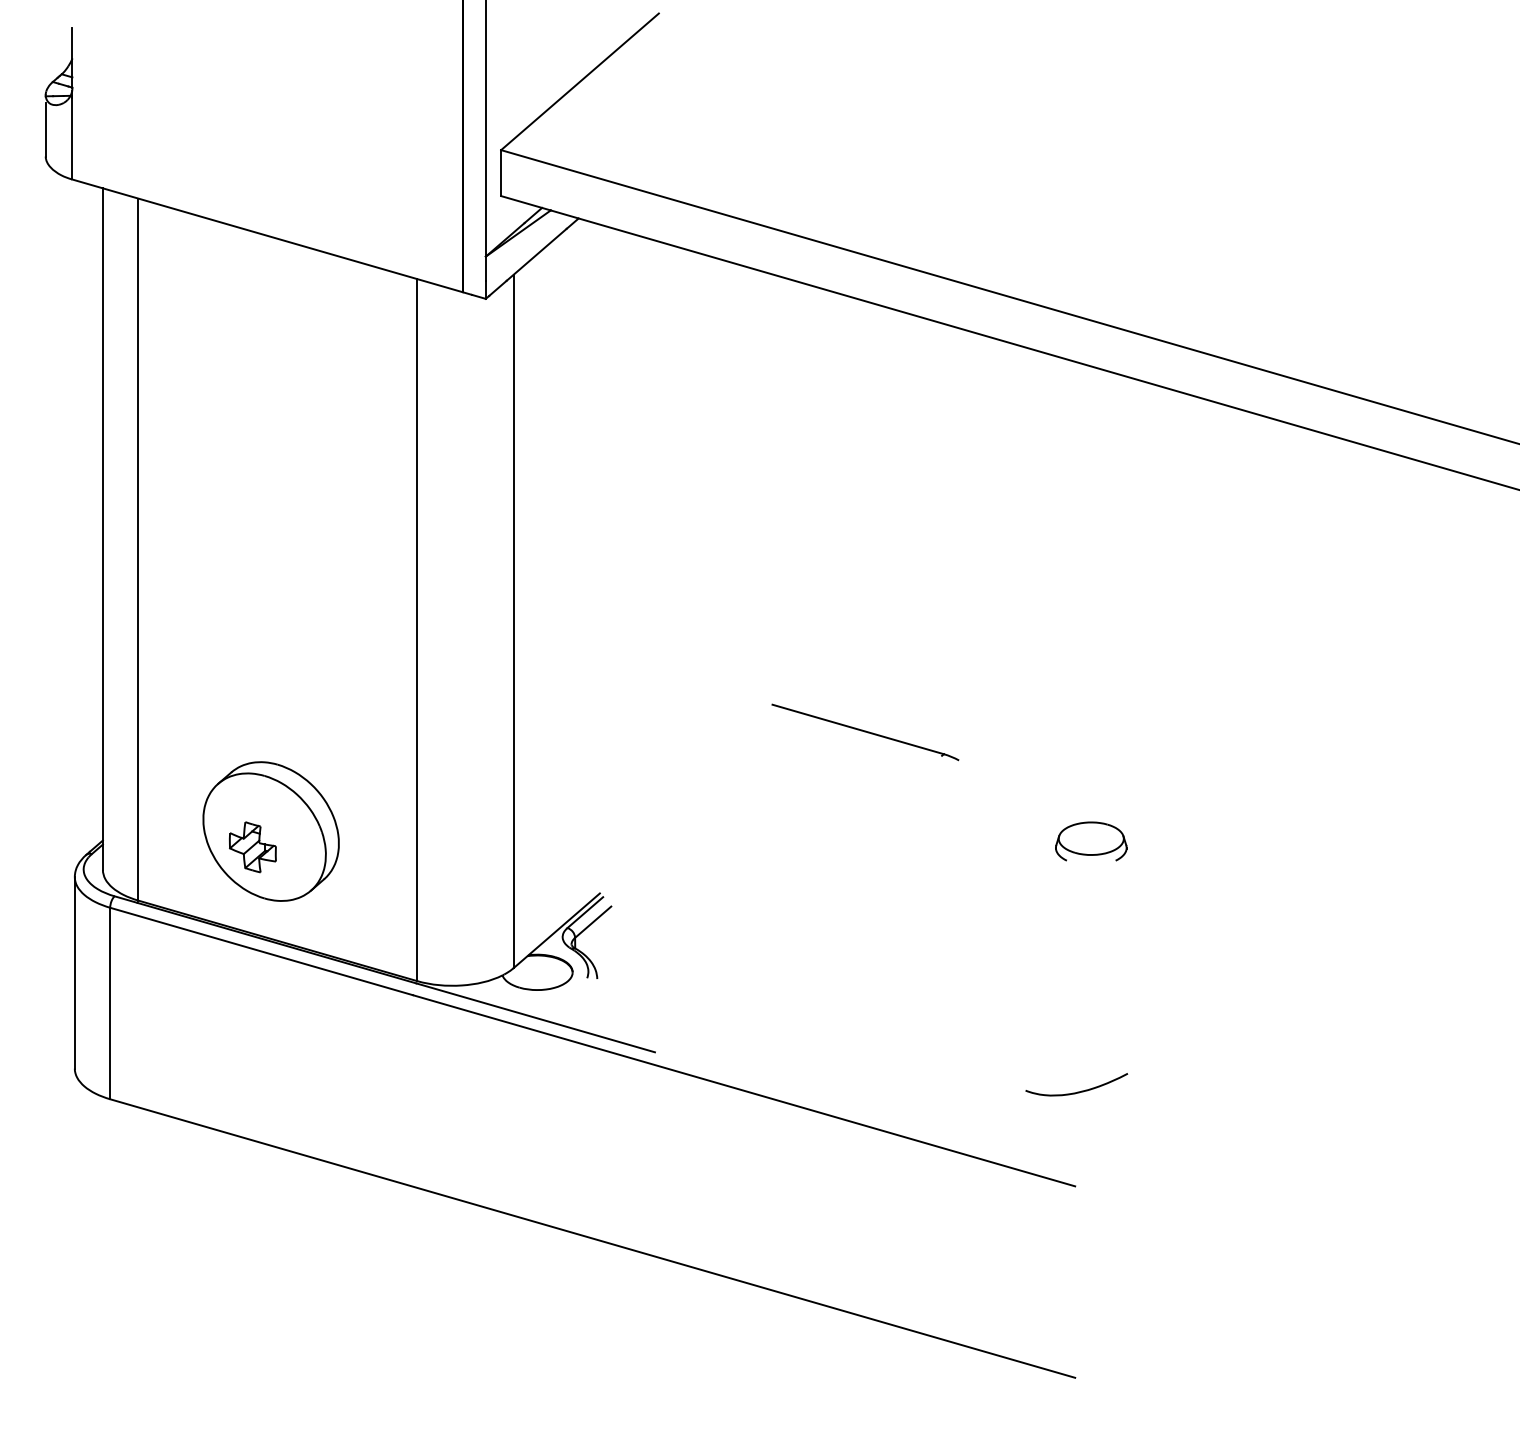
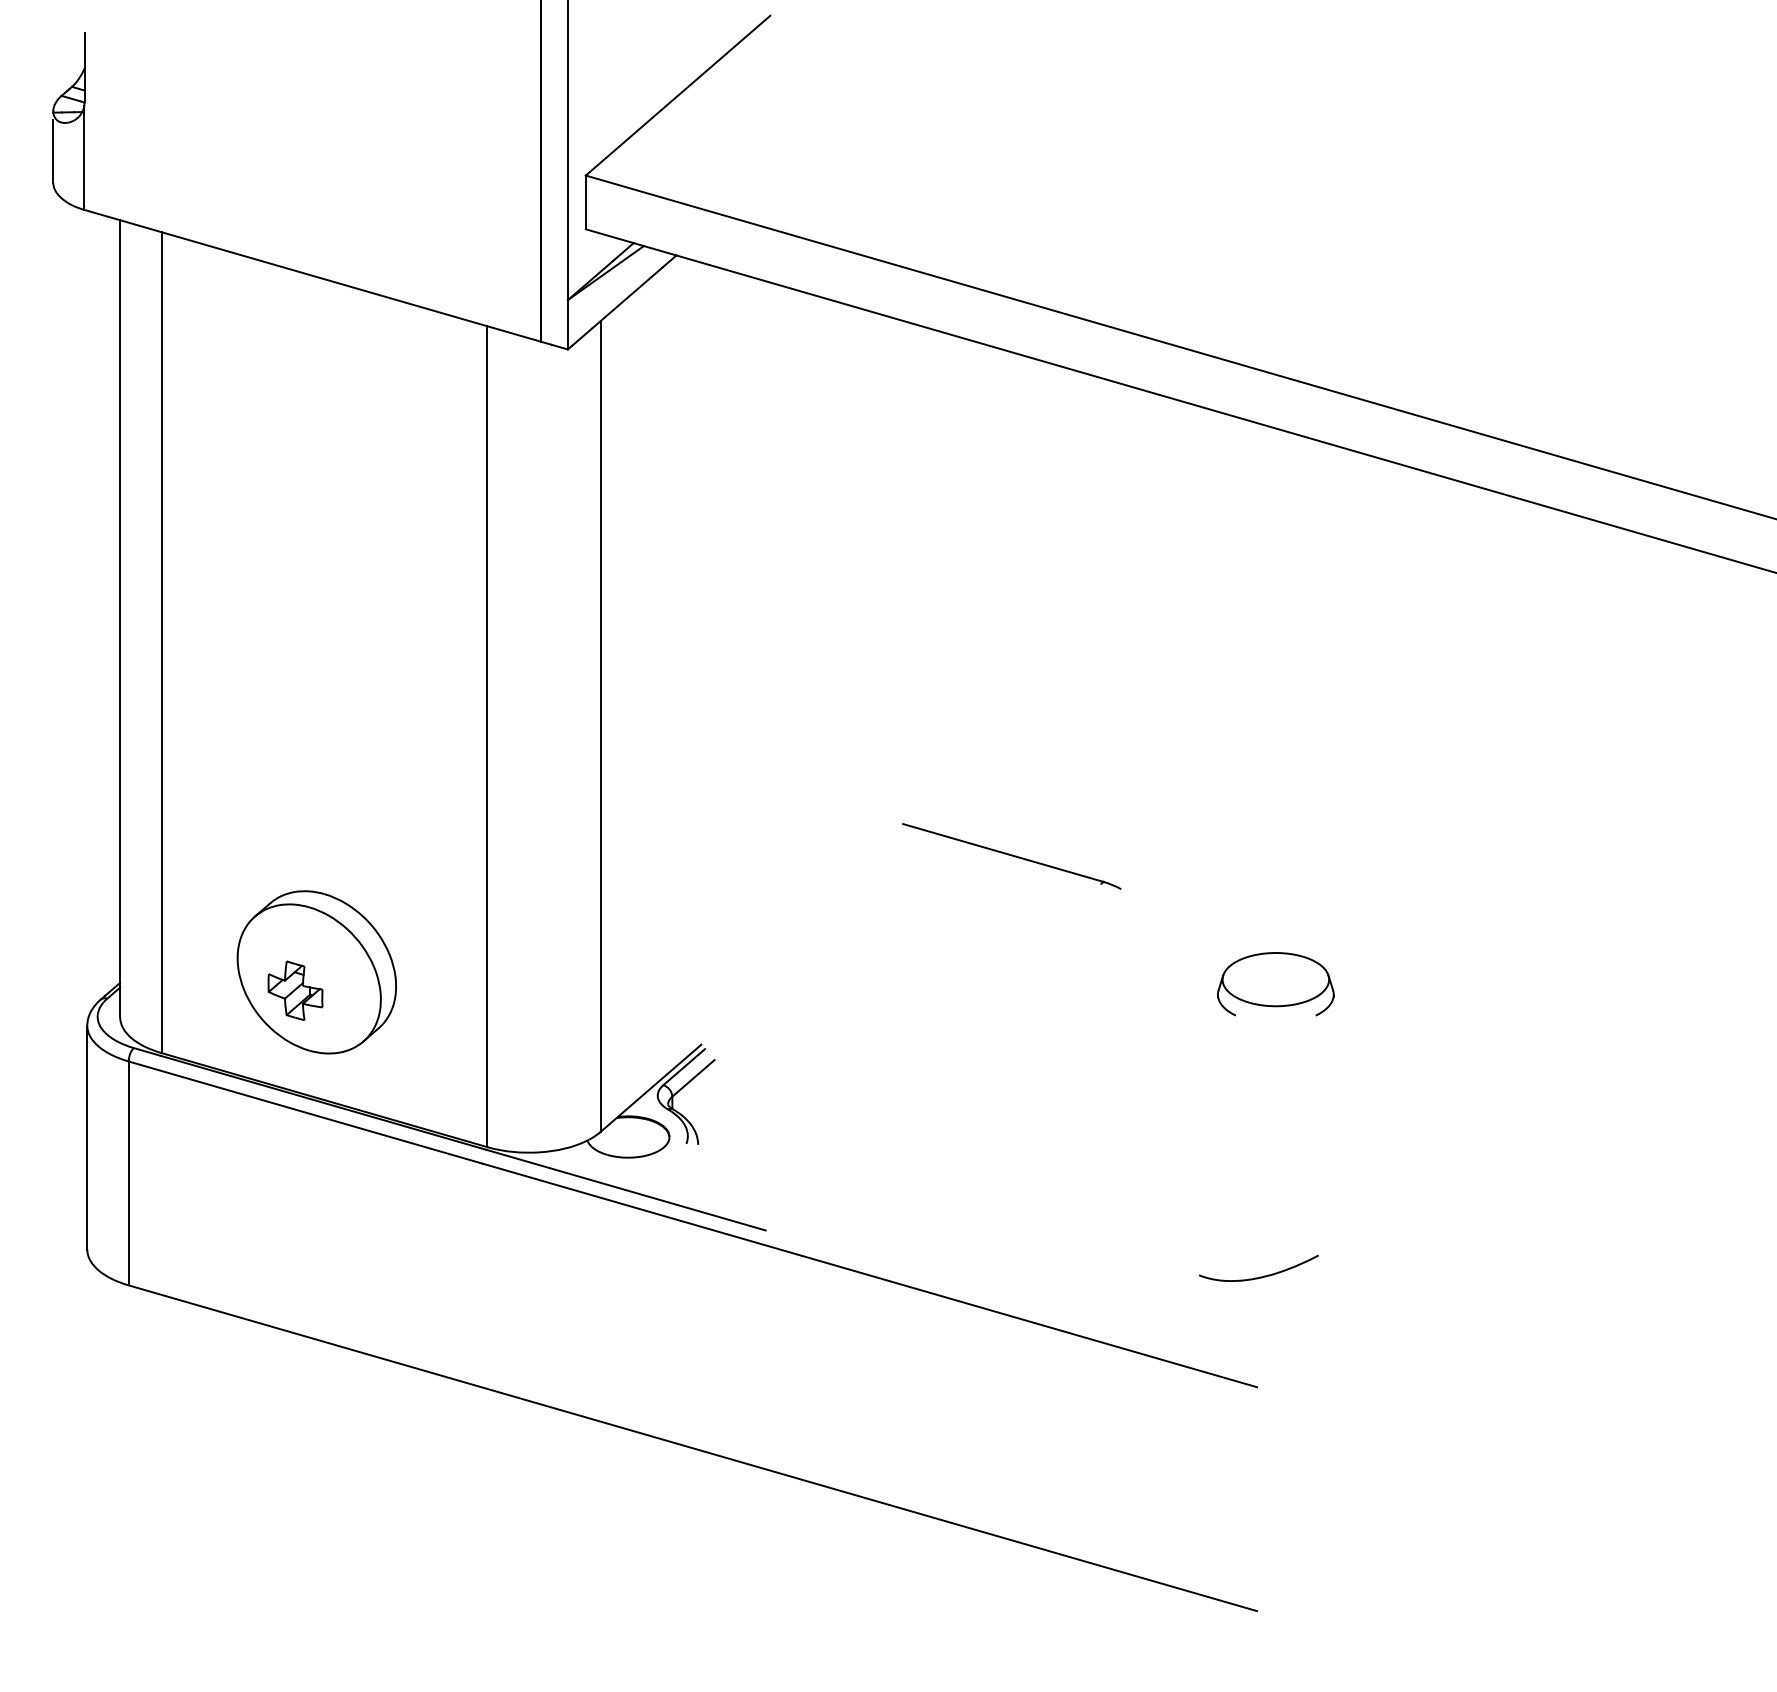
part: (1090, 841) -> (1275, 983), size x1.4

